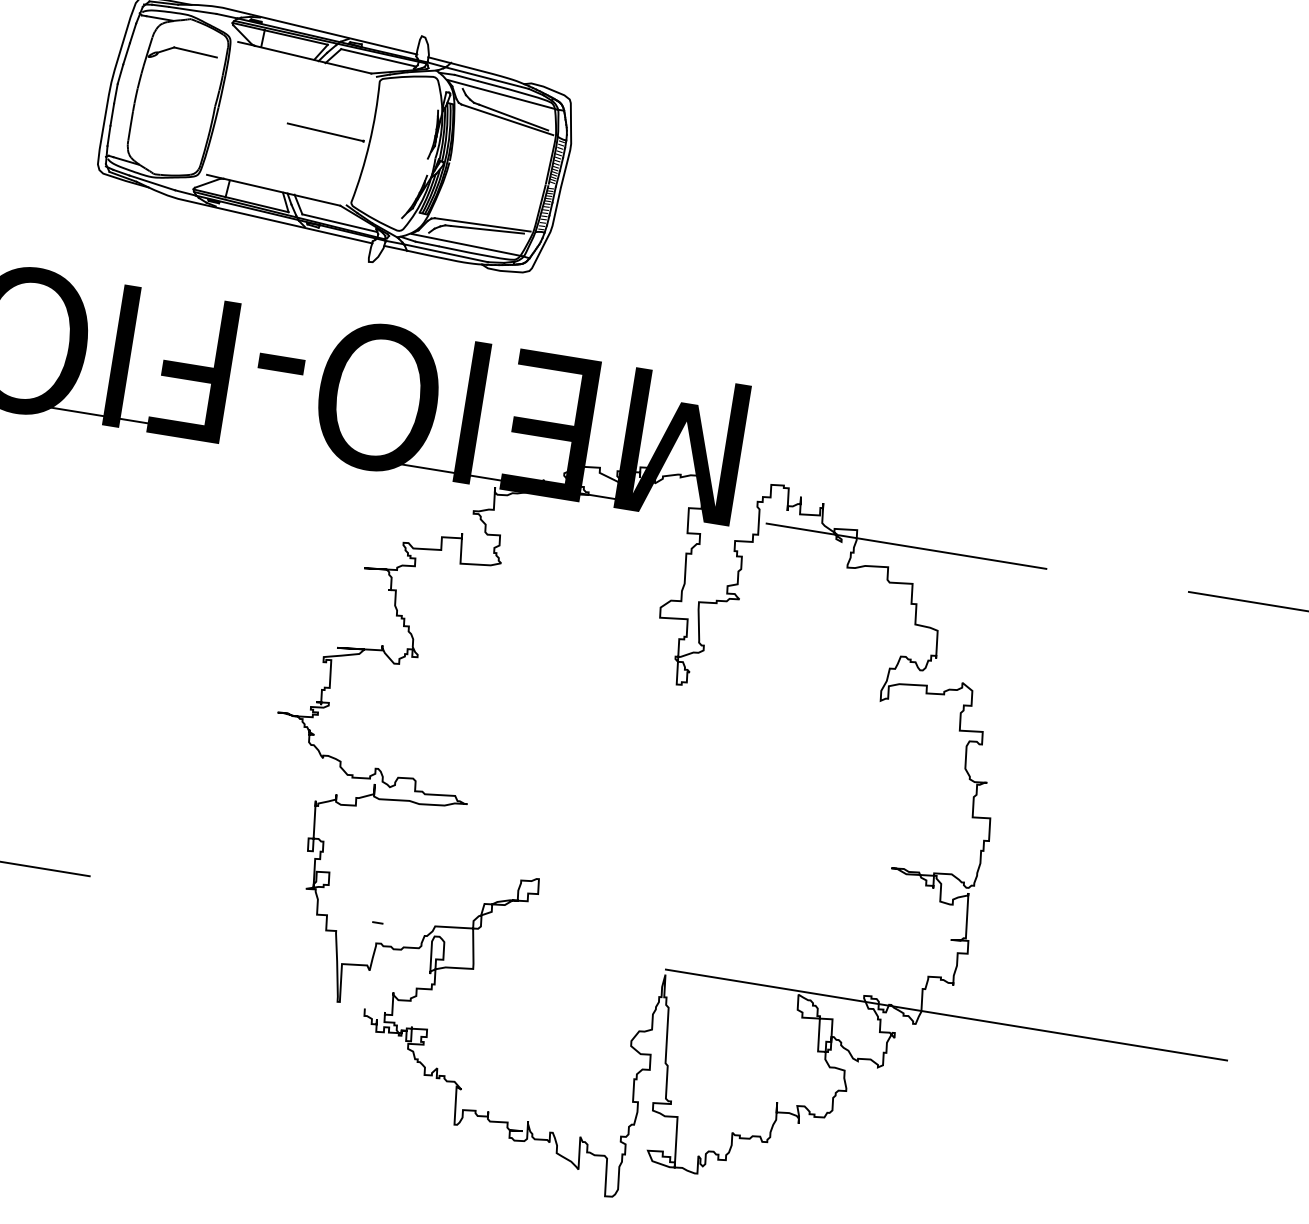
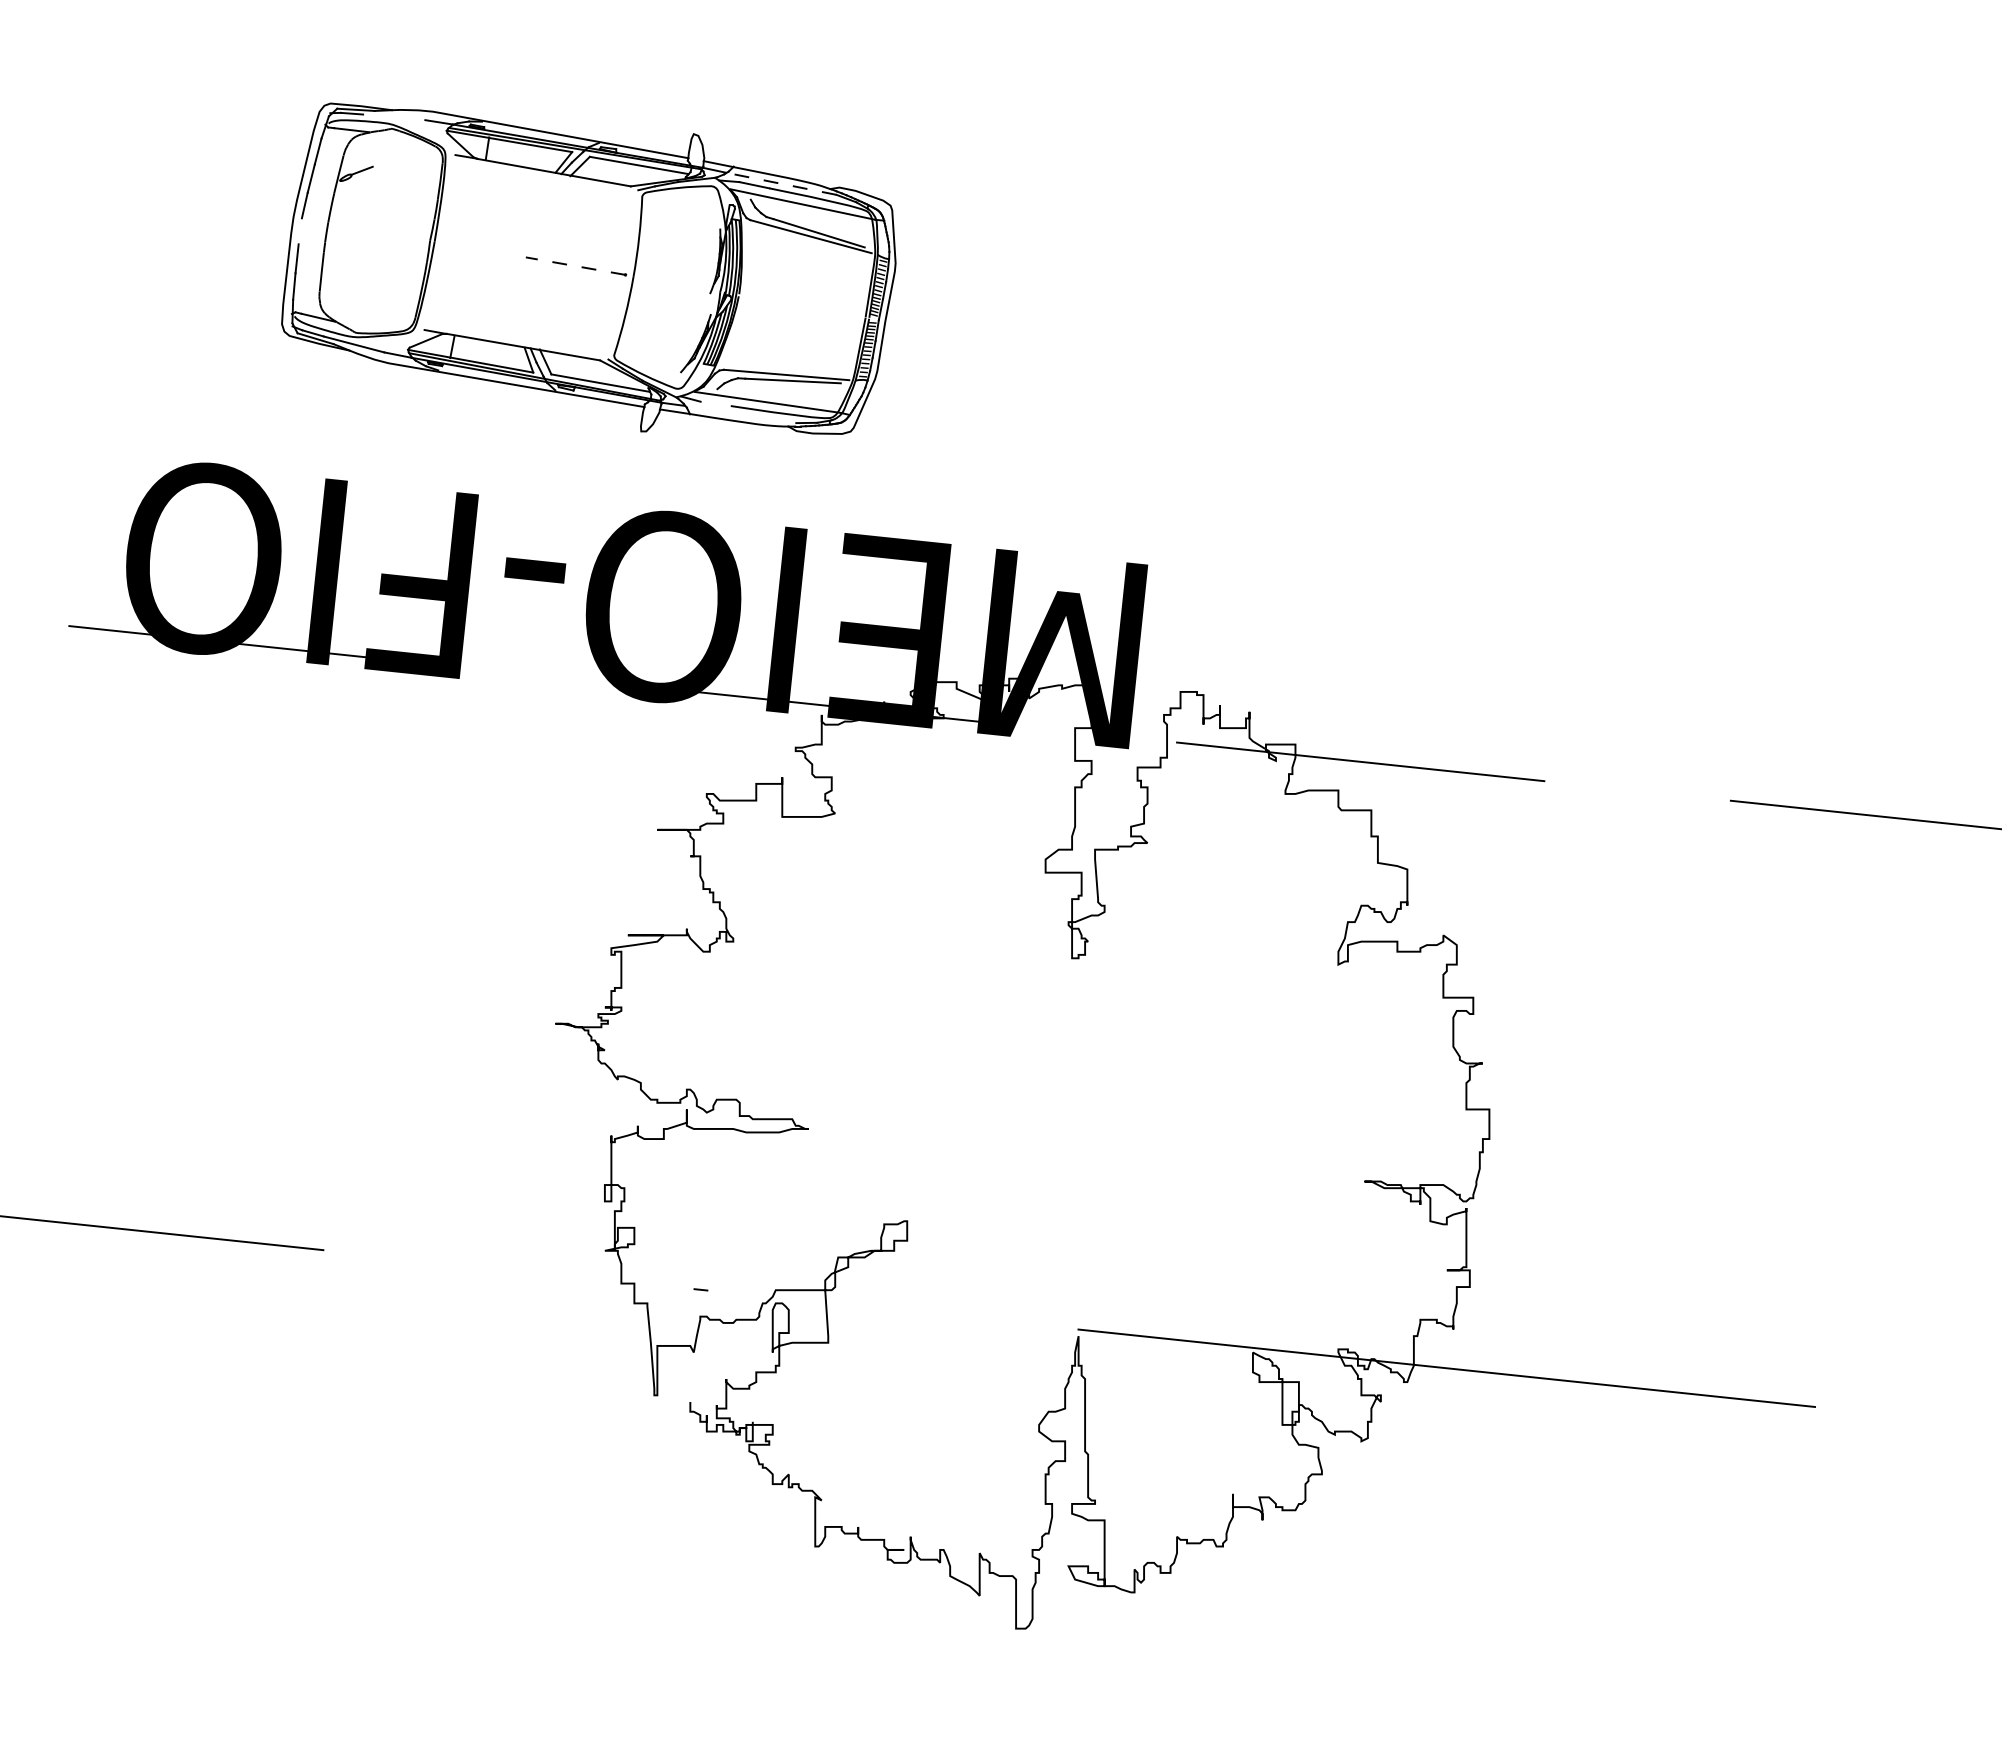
line: (193, 10) -> (394, 117), removed
line: (195, 52) -> (400, 171), removed
line: (486, 77) -> (780, 183), solid -> dashed
line: (115, 93) -> (299, 231), removed
line: (325, 132) -> (575, 266), solid -> dashed
line: (427, 243) -> (715, 403), removed
line: (445, 253) -> (740, 414), removed

